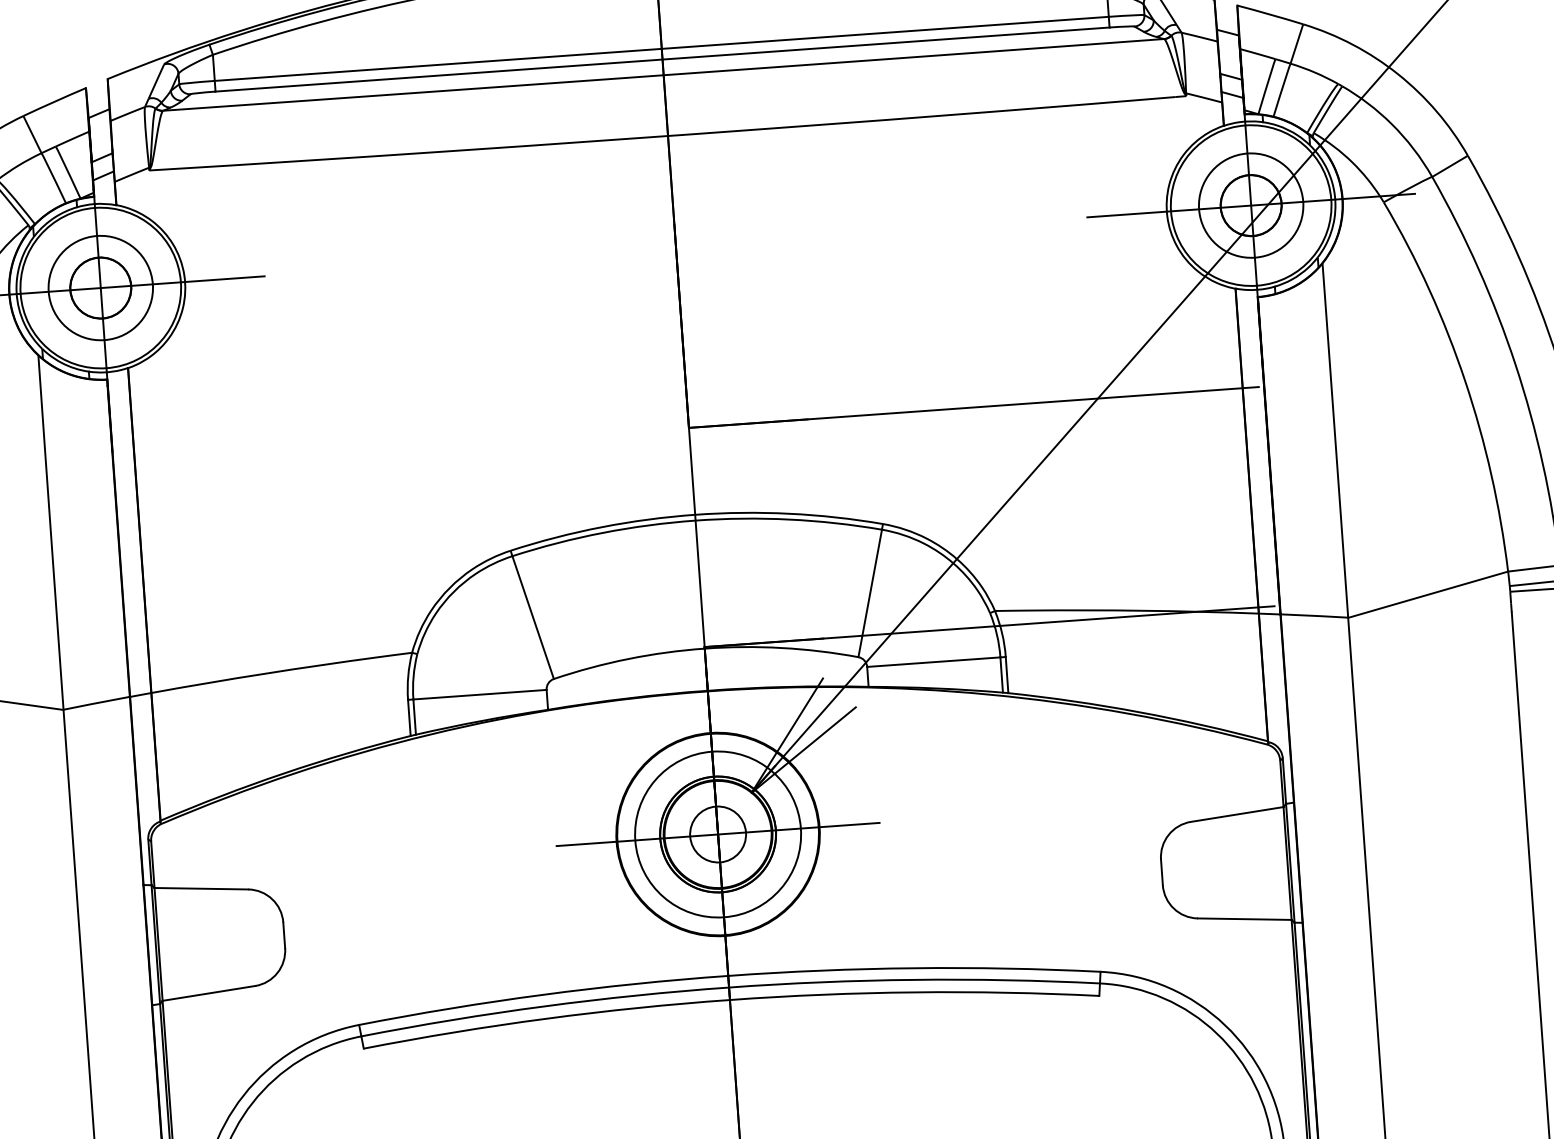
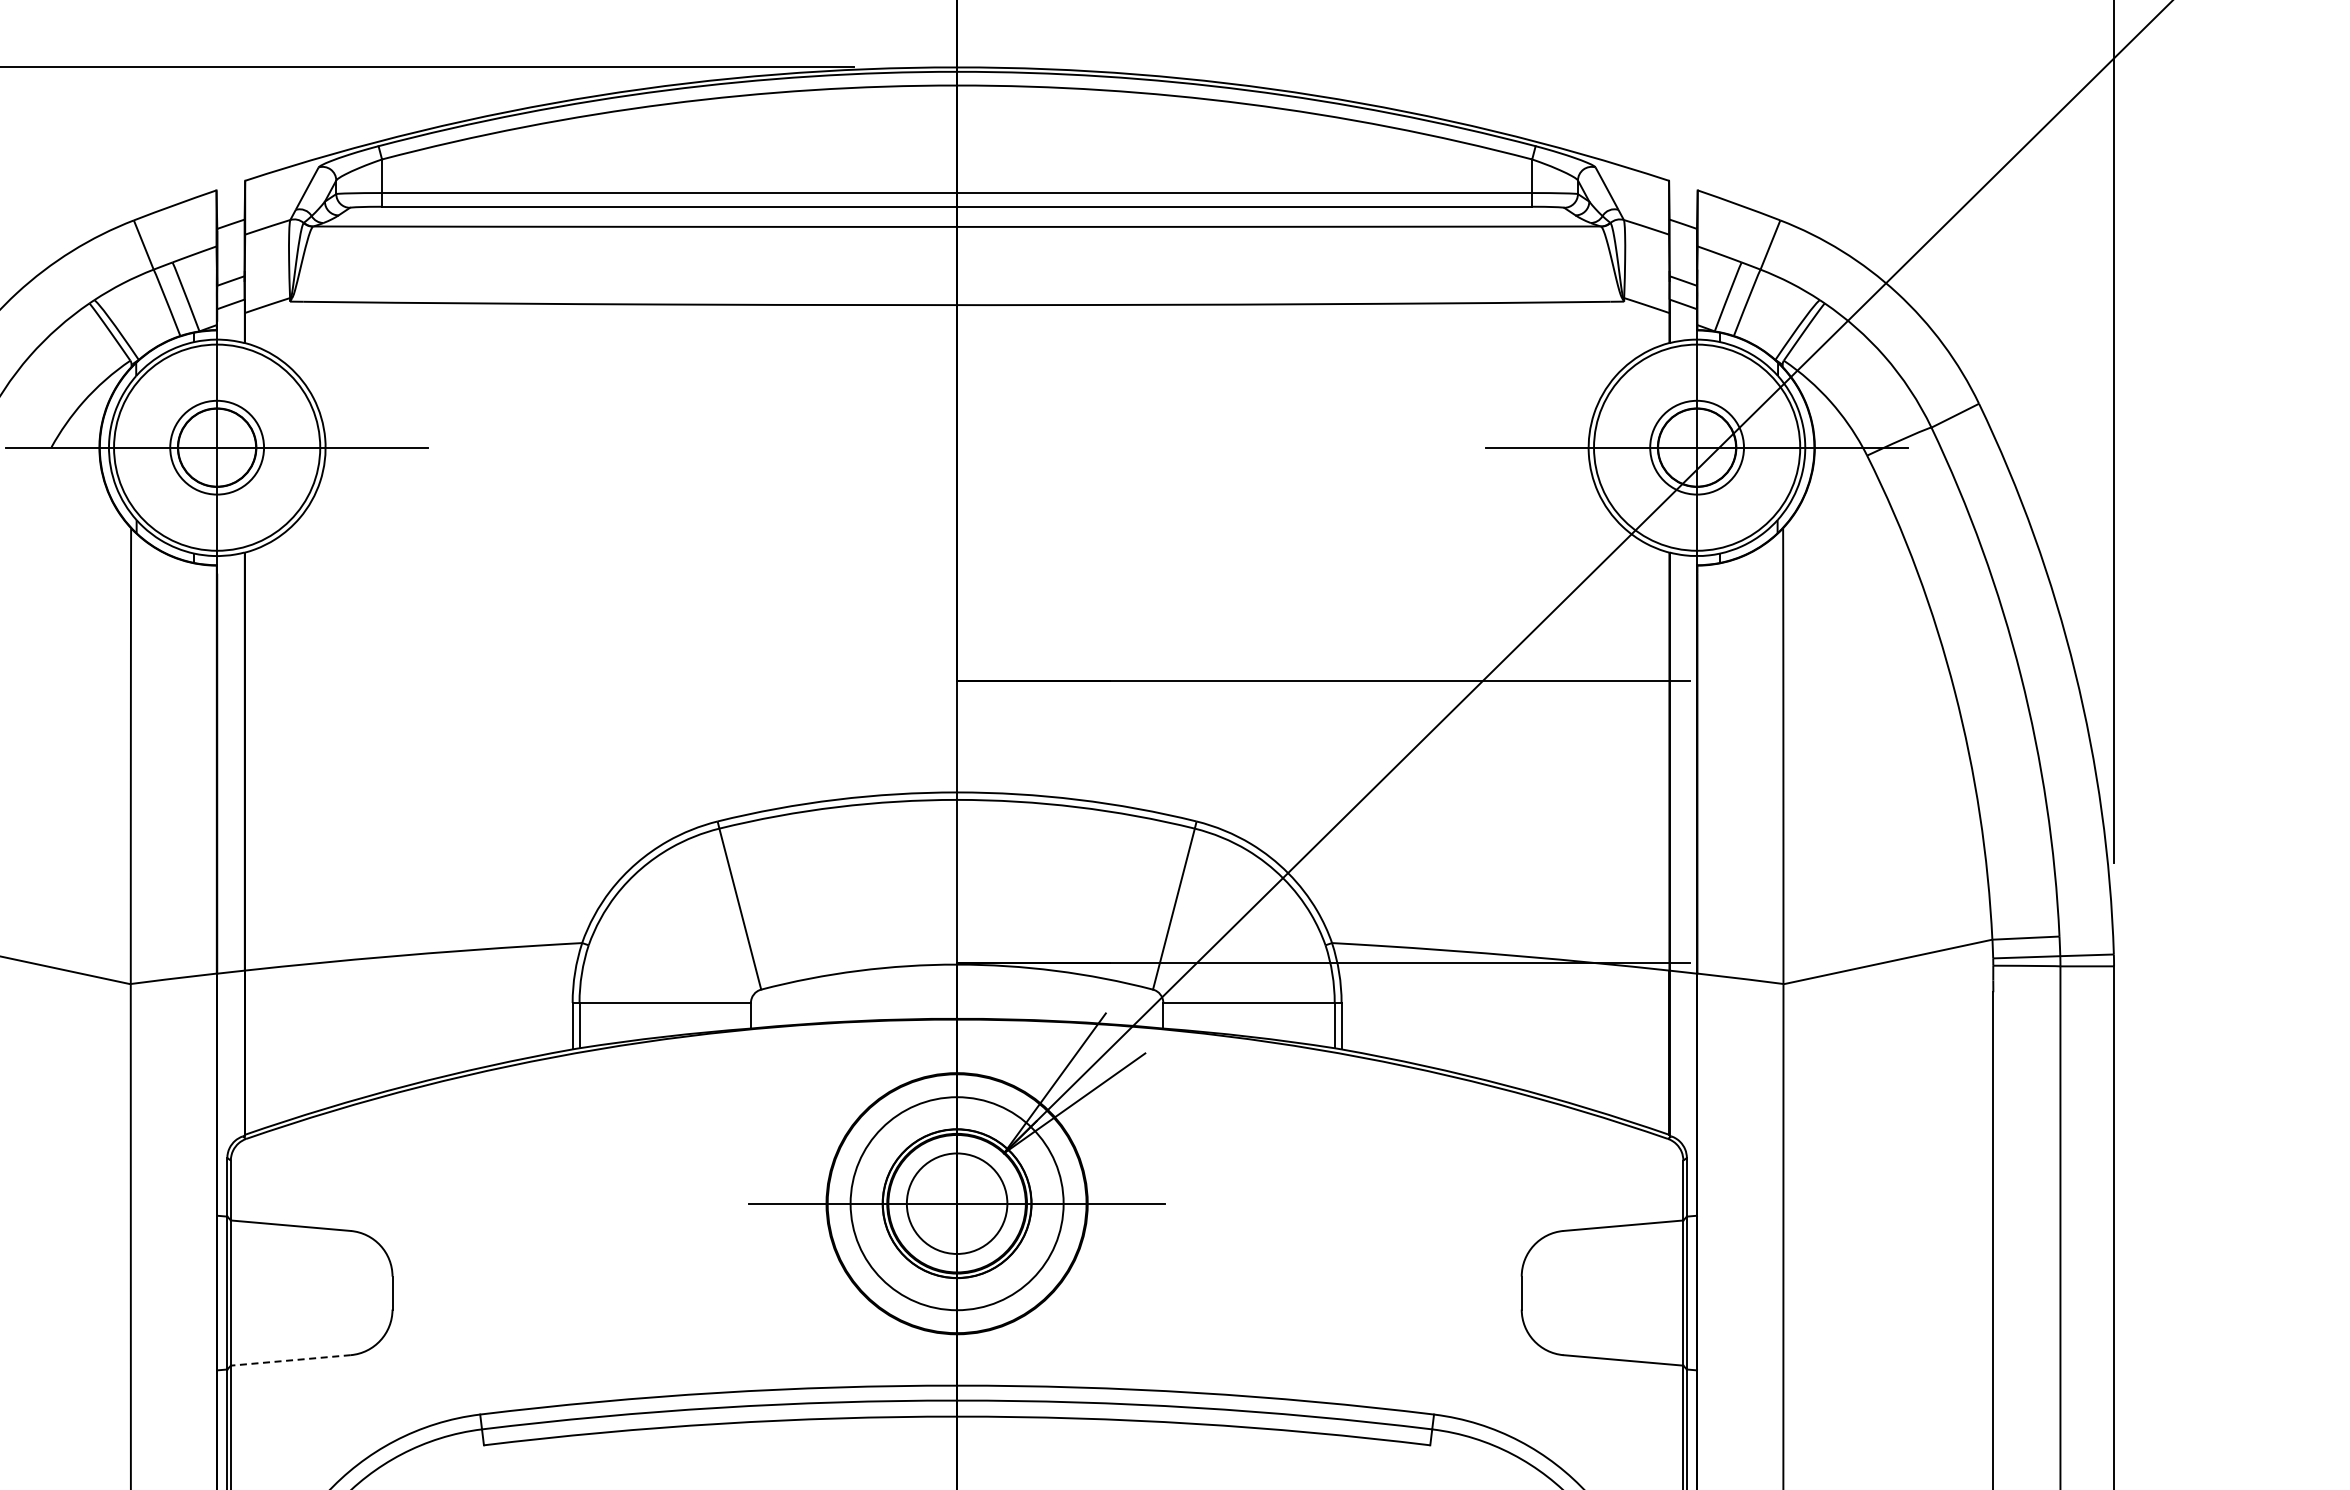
circle: (1251, 205) -> (1697, 447), size x0.7
circle: (101, 287) -> (217, 447), size x0.7
circle: (718, 834) -> (957, 1203), size x1.4
line: (208, 993) -> (290, 1360), solid -> dashed

